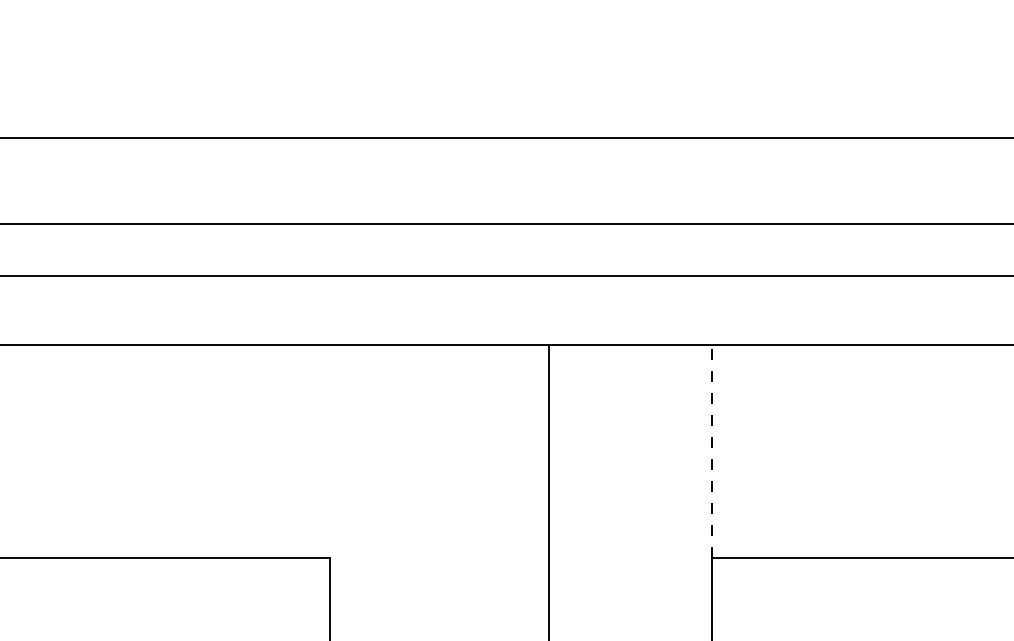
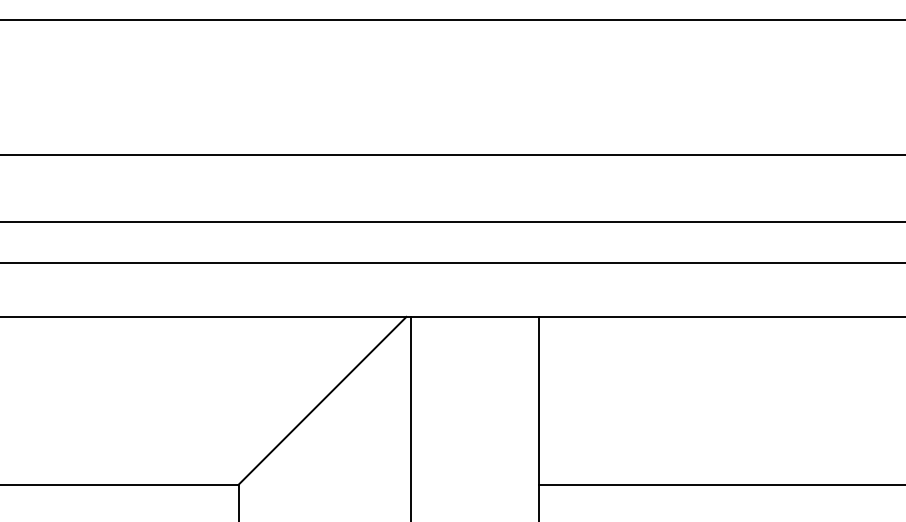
line: (436, 451) -> (322, 400), added
line: (711, 451) -> (538, 400), dashed -> solid

